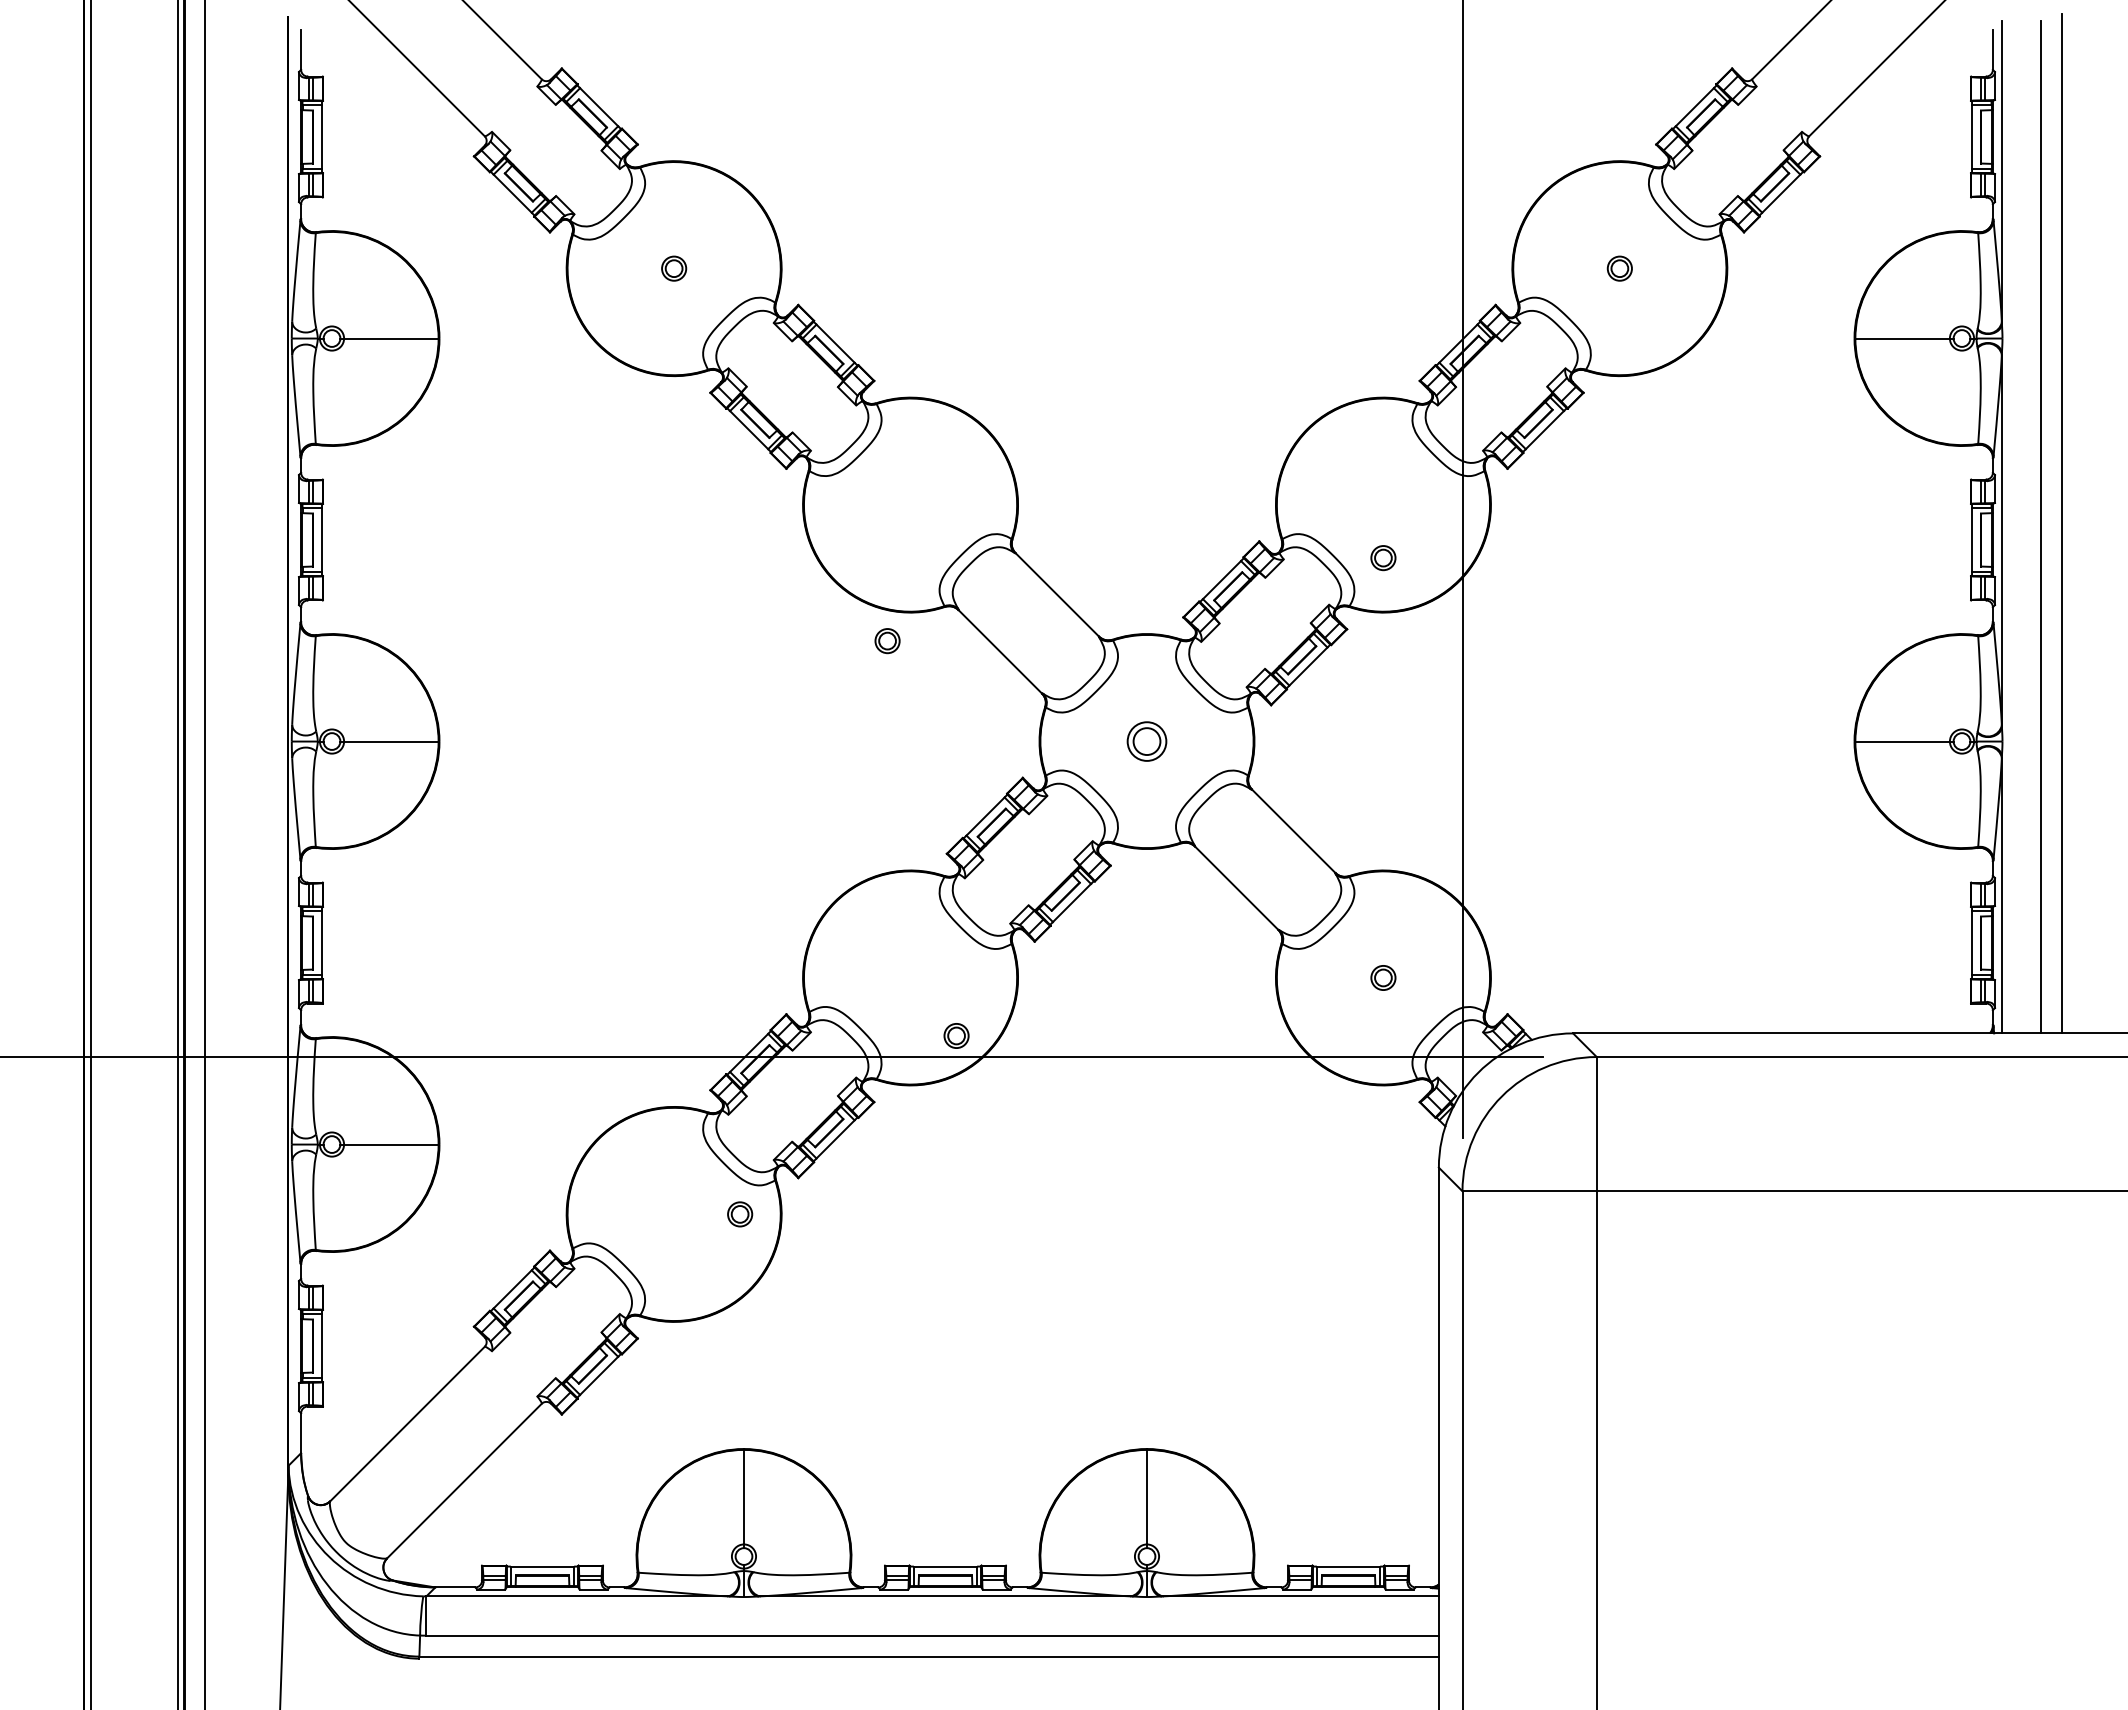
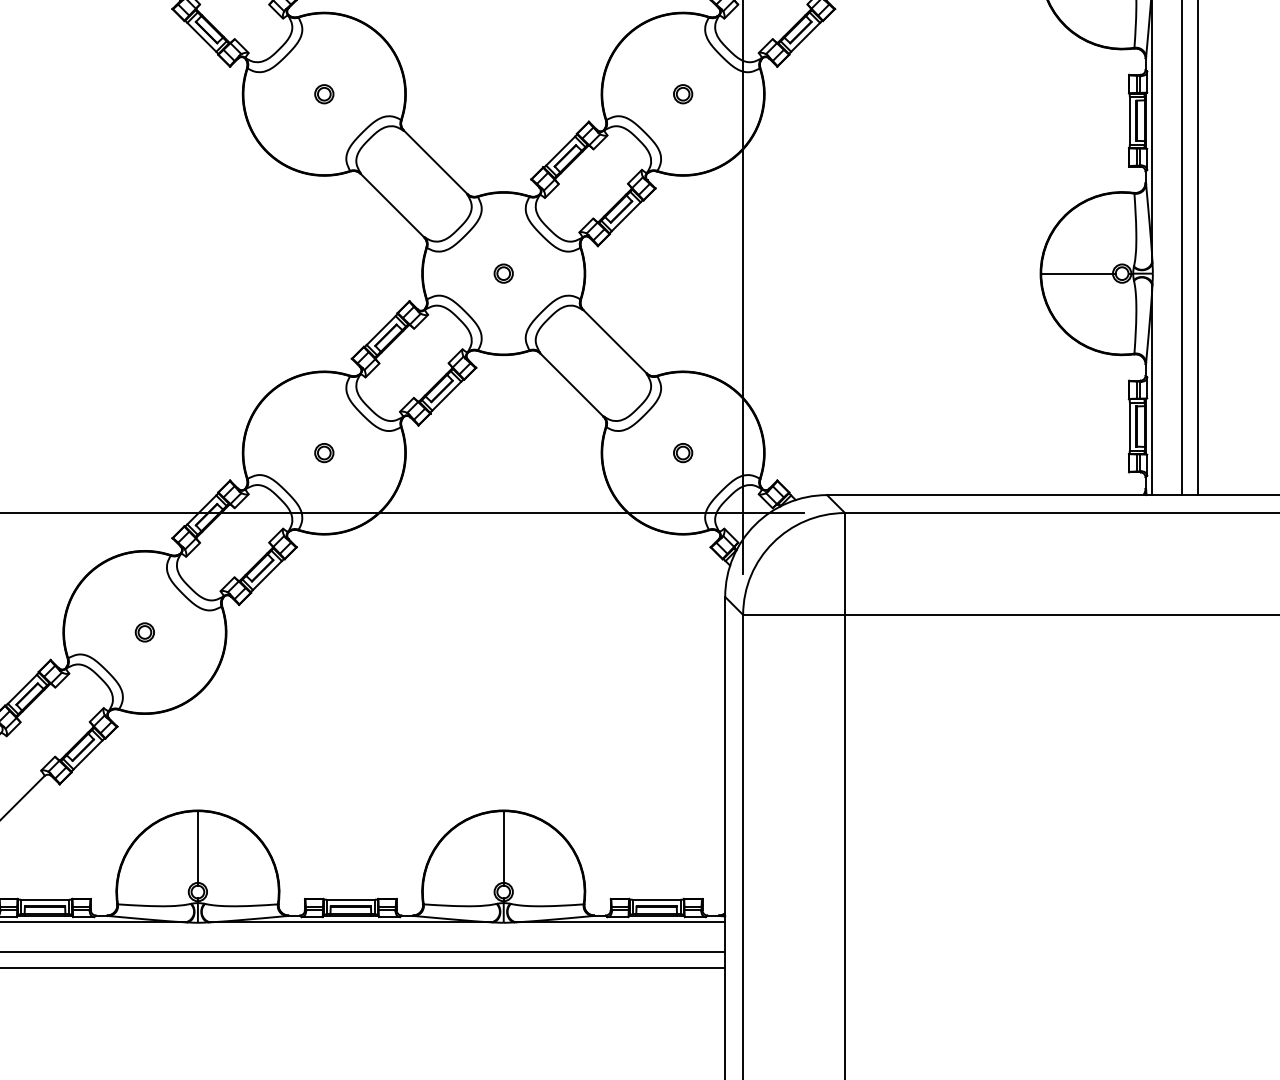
part: (1383, 558) -> (683, 94), moved
part: (887, 641) -> (324, 94), moved
part: (1146, 741) -> (503, 273), size x0.62
part: (956, 1035) -> (324, 452), moved
part: (740, 1214) -> (145, 632), moved

